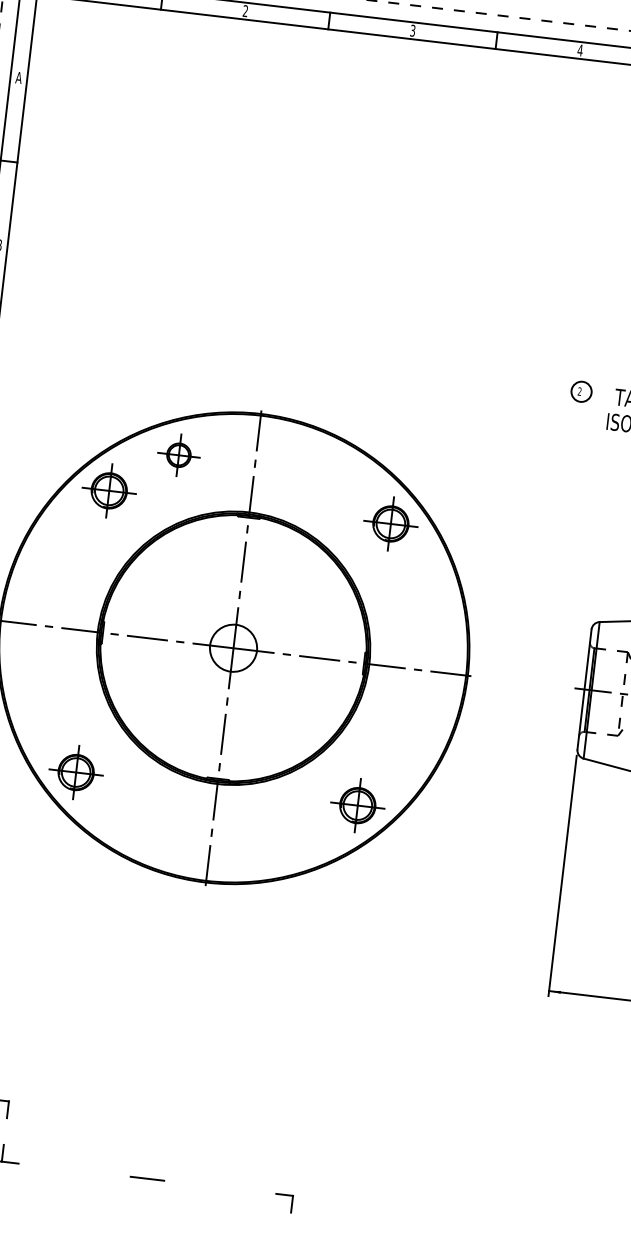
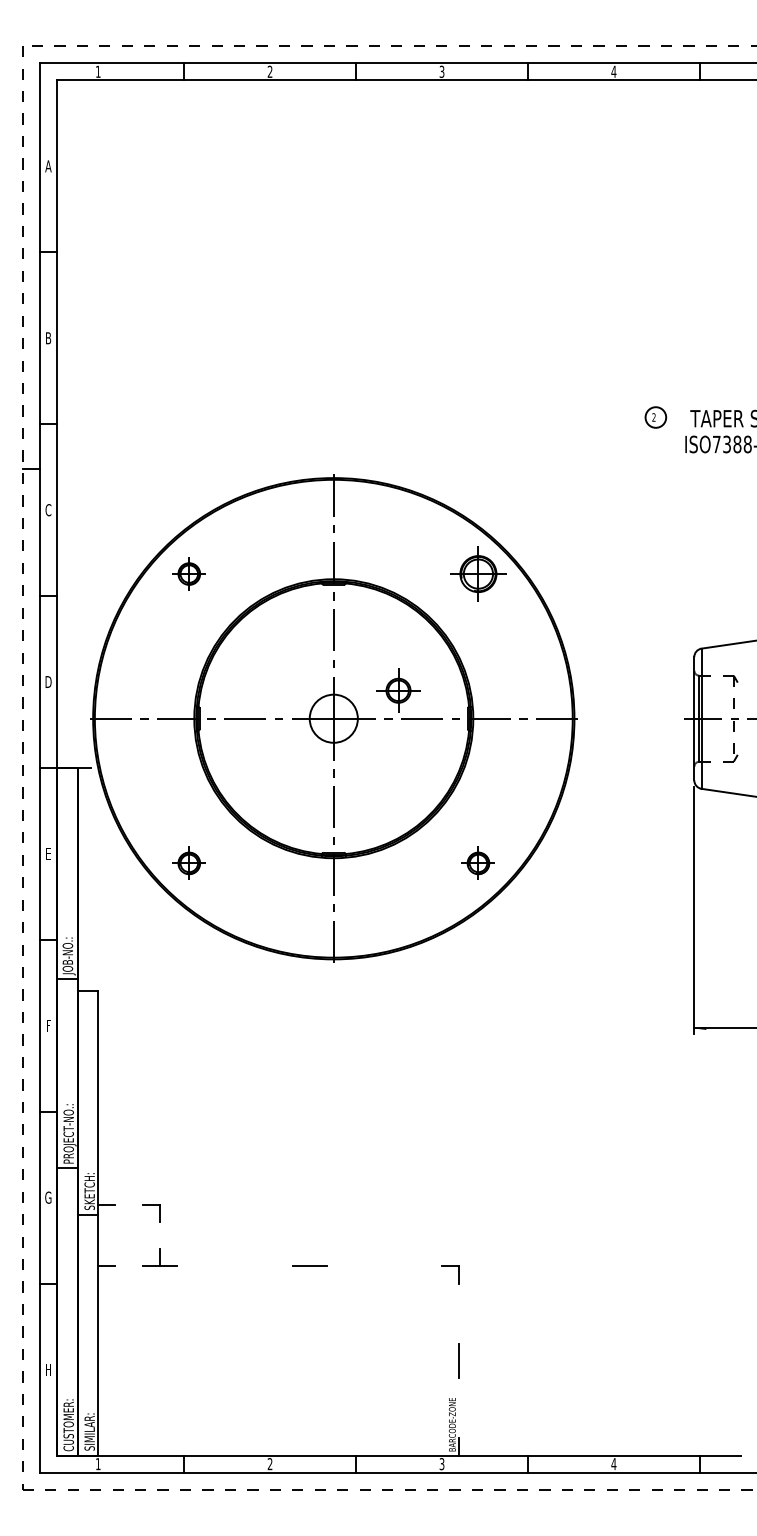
part: (178, 455) -> (398, 690), moved
part: (109, 490) -> (189, 573), size x0.6
part: (76, 772) -> (189, 863), size x0.6
part: (357, 805) -> (478, 863), size x0.6

